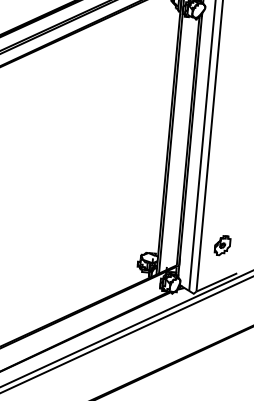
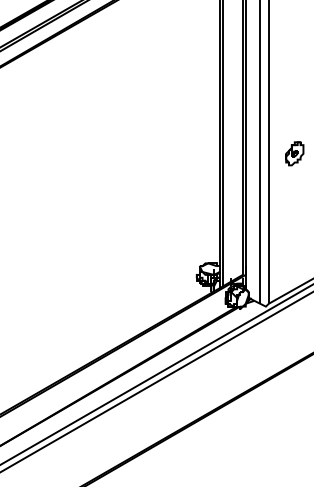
part: (222, 245) -> (294, 153), moved

